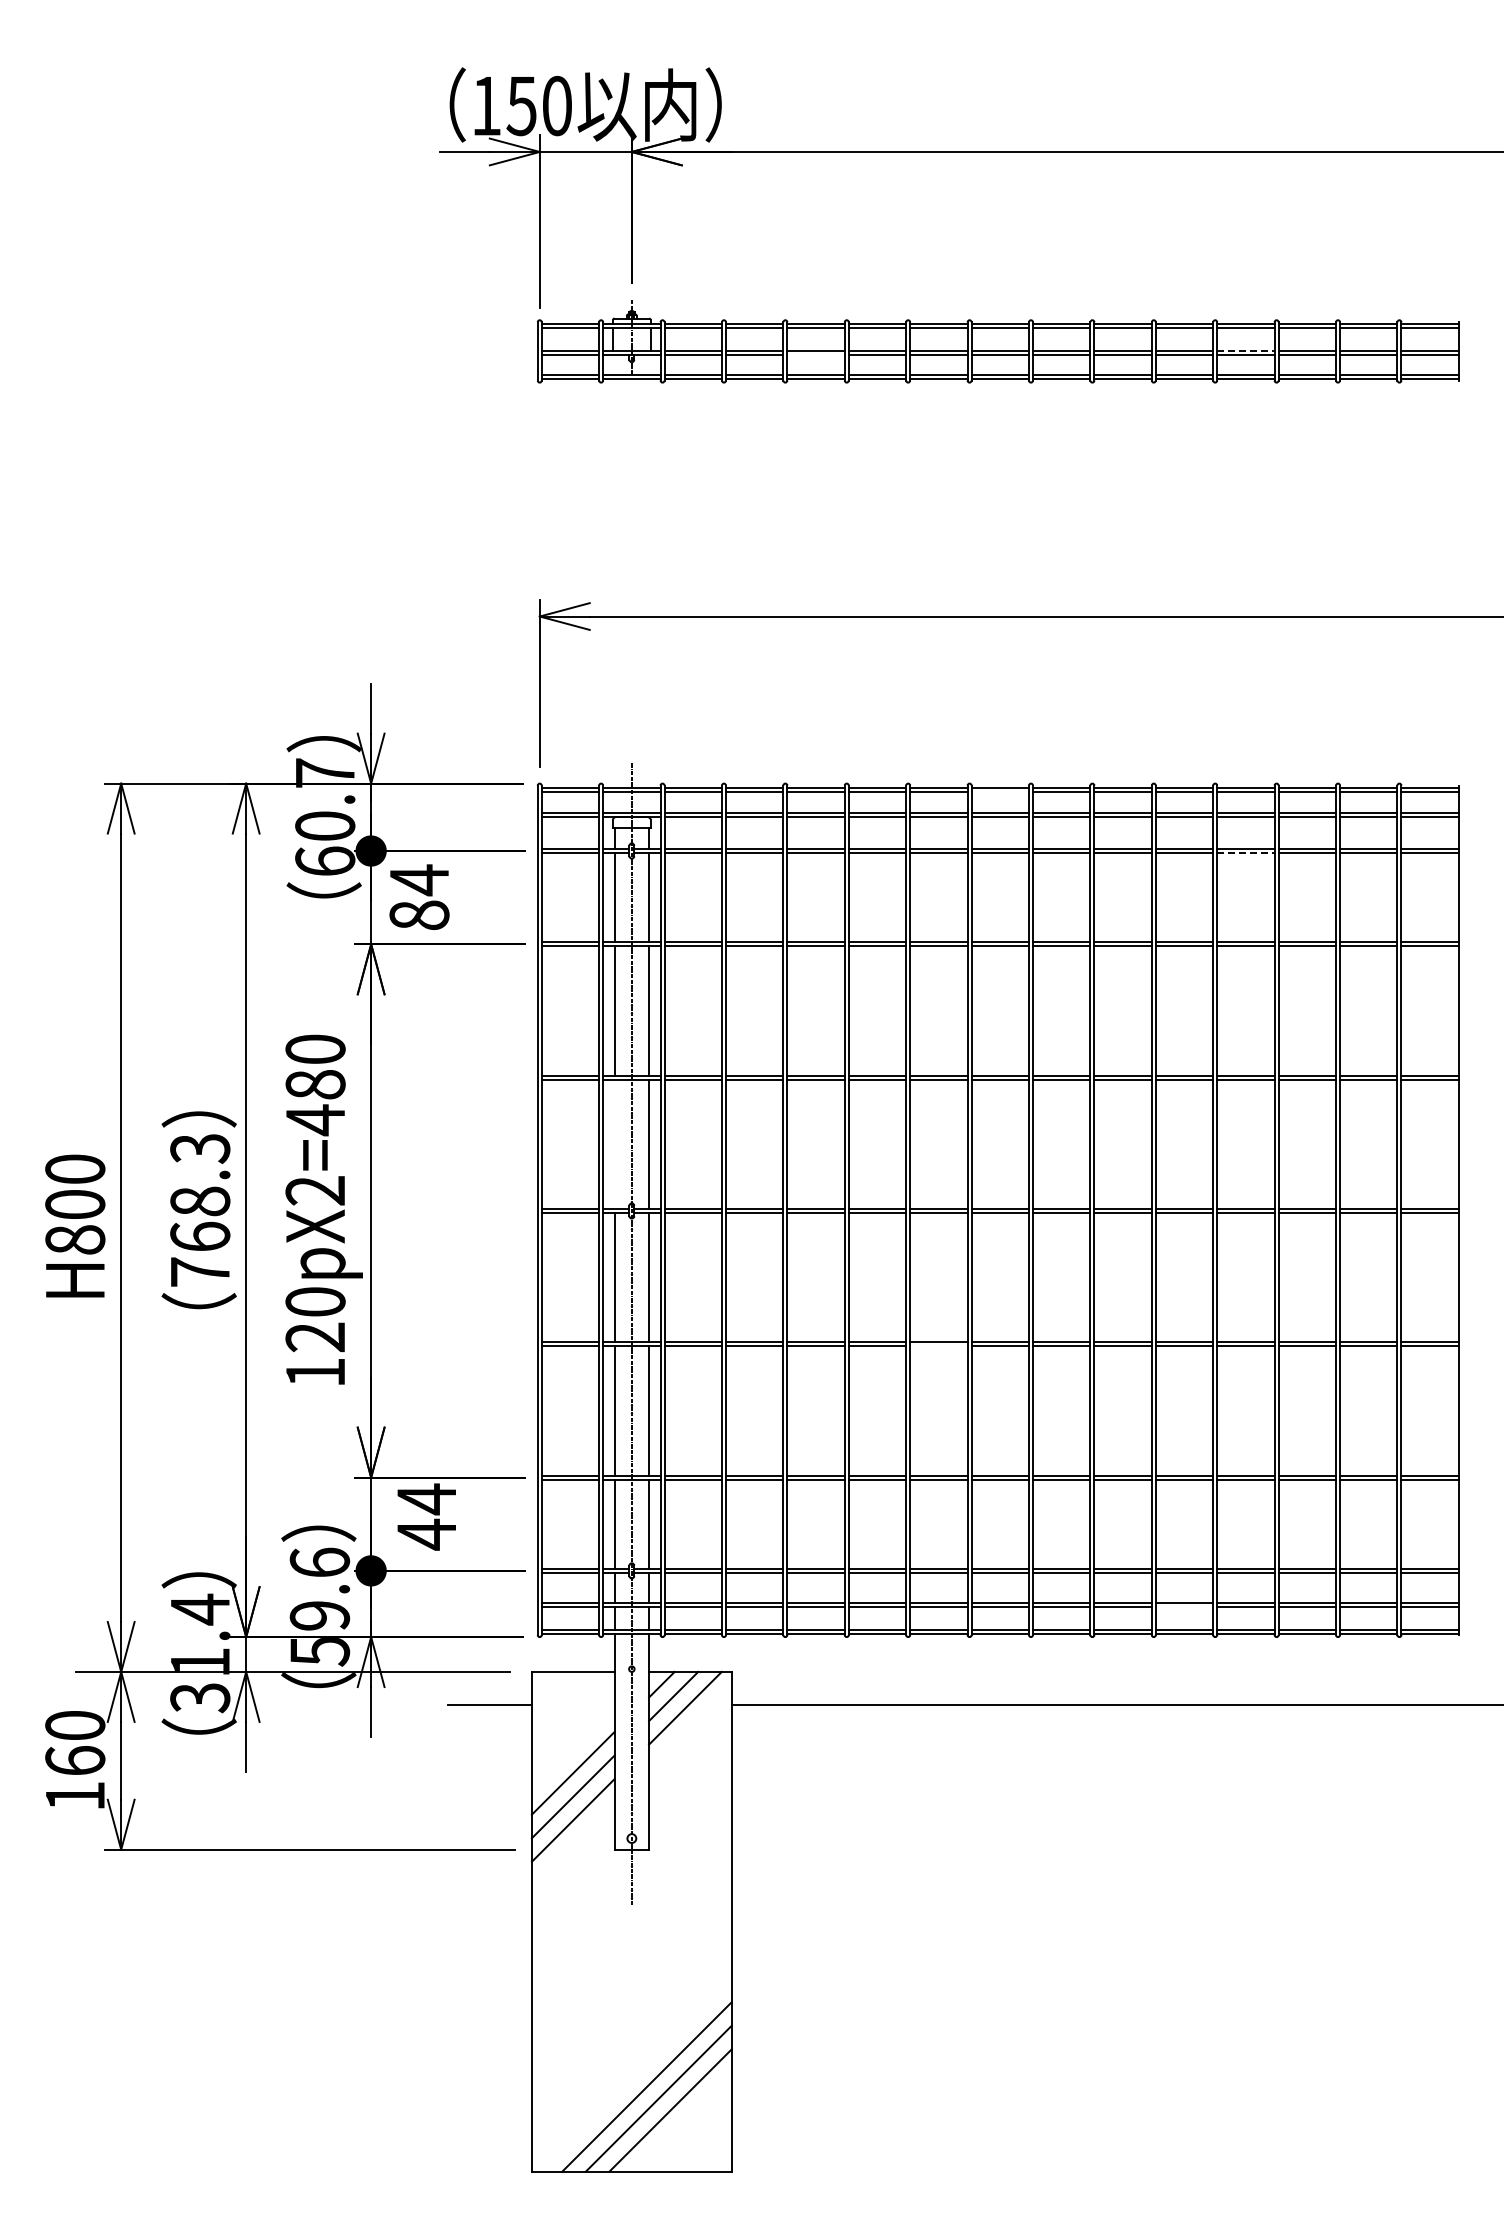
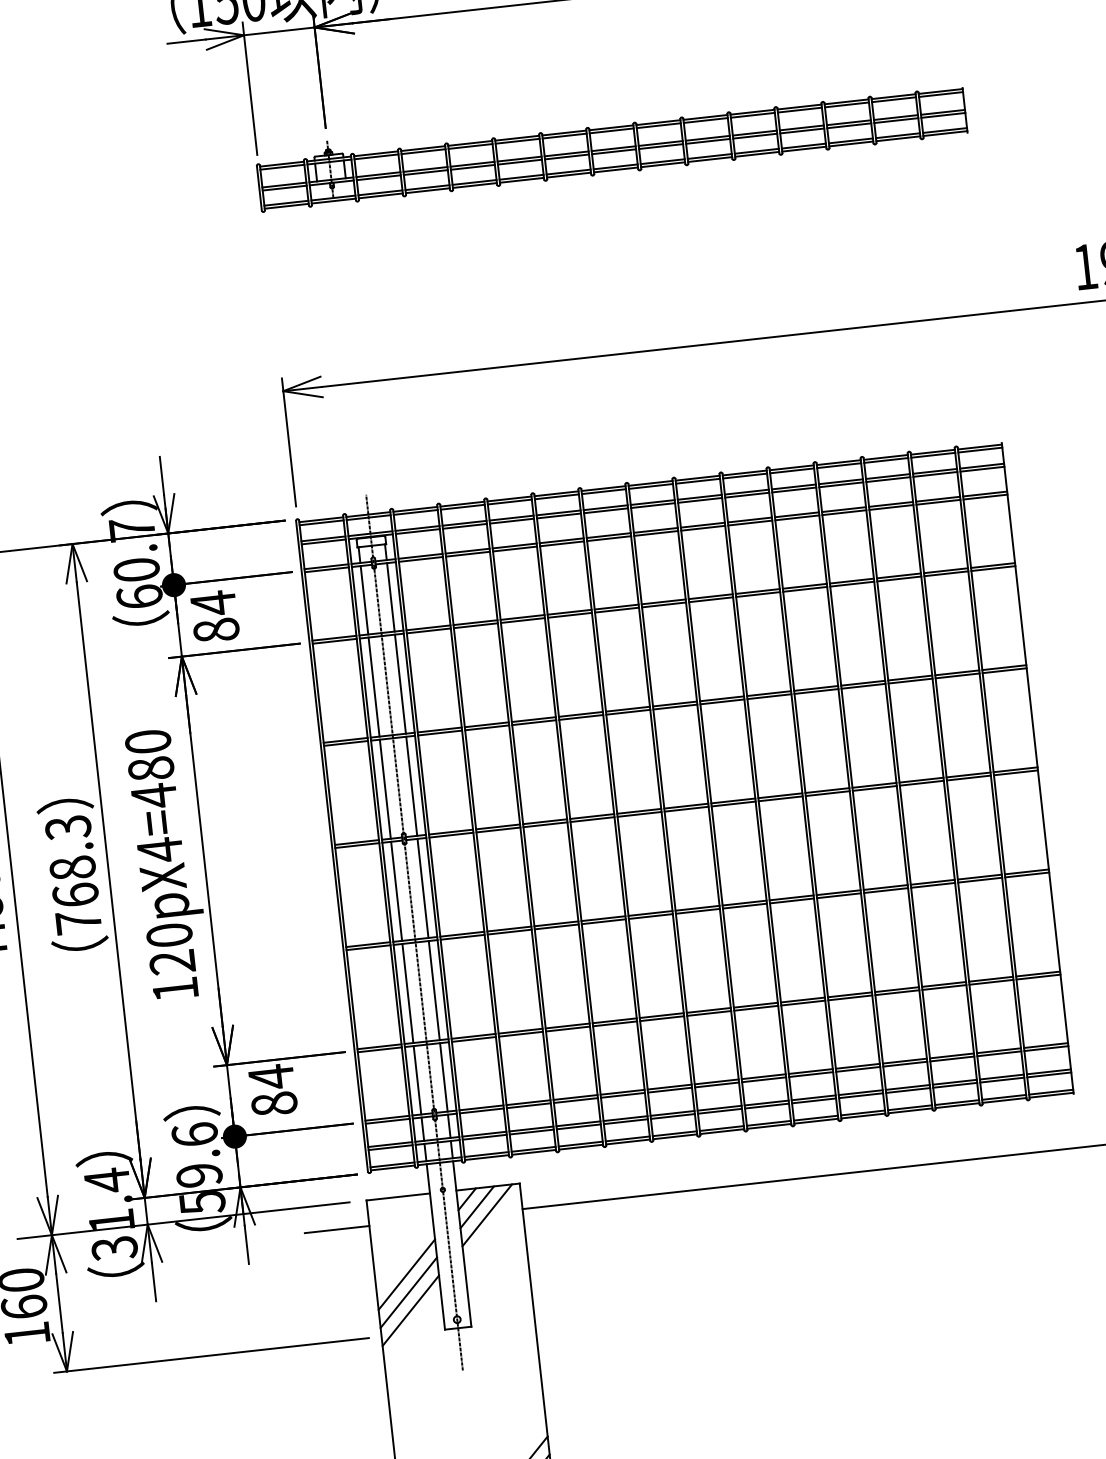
line: (1245, 350) -> (801, 127), dashed -> solid
line: (815, 354) -> (472, 167), added
line: (1000, 791) -> (651, 486), added
line: (1245, 853) -> (844, 513), dashed -> solid
line: (614, 1143) -> (385, 788), added
text: (314, 1190) -> (159, 850), 120pX2=480 -> 120pX4=480
line: (938, 1346) -> (650, 916), added
text: (426, 1534) -> (274, 1104), 44 -> 84
line: (1184, 1607) -> (861, 1095), added

